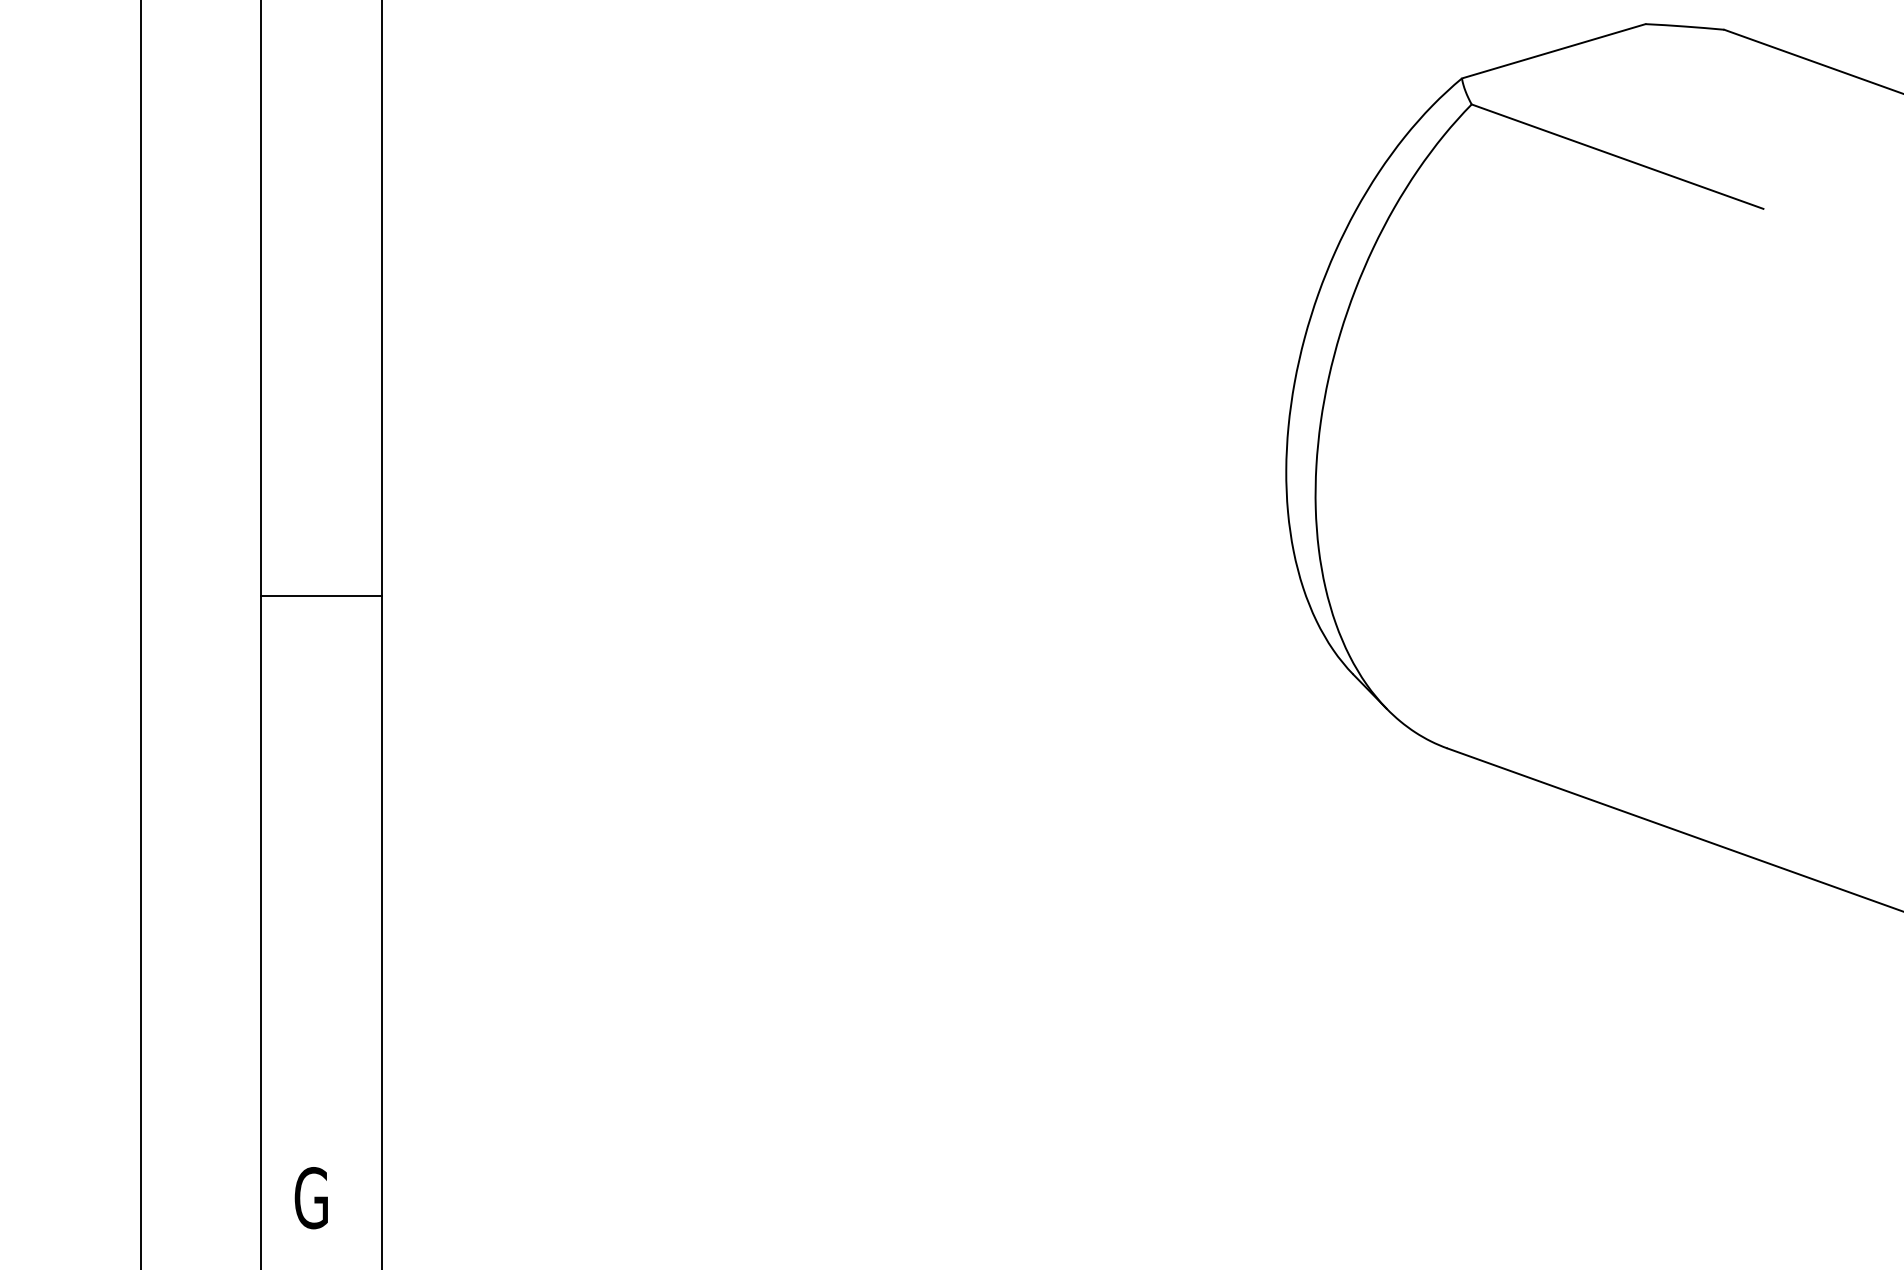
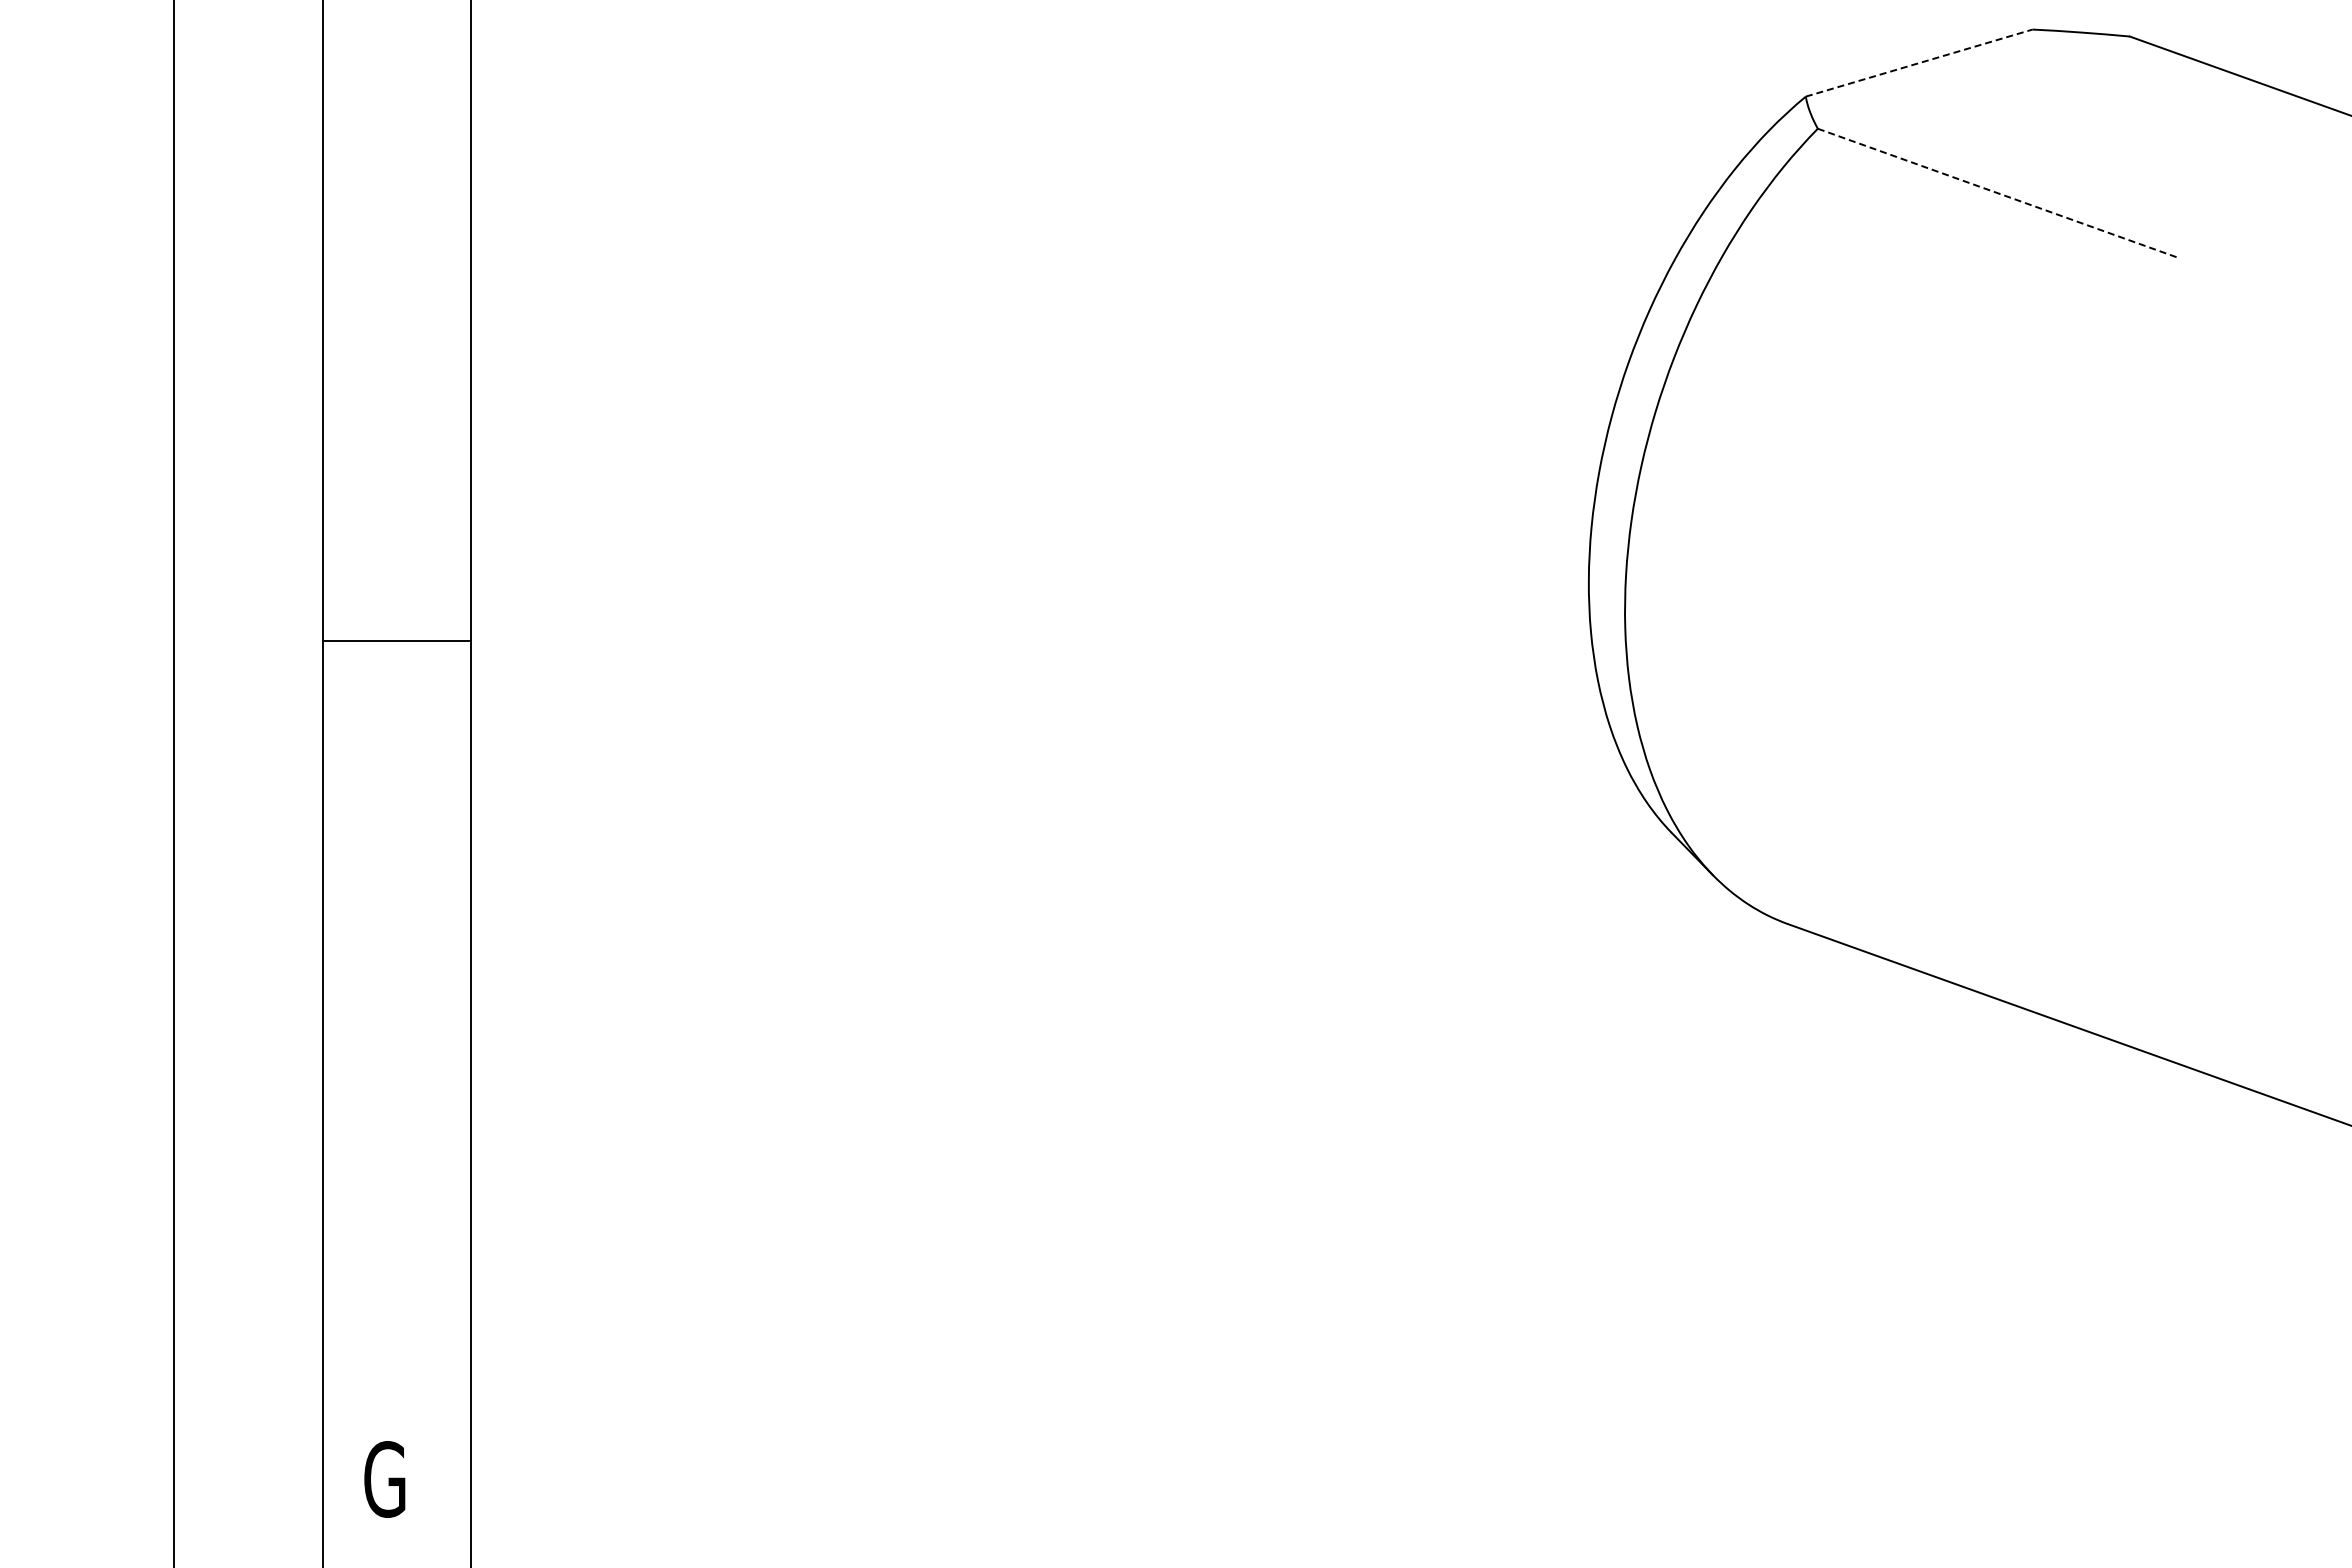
line: (1554, 50) -> (1919, 62), solid -> dashed
line: (1617, 156) -> (1998, 193), solid -> dashed
line: (320, 595) -> (396, 640), moved

